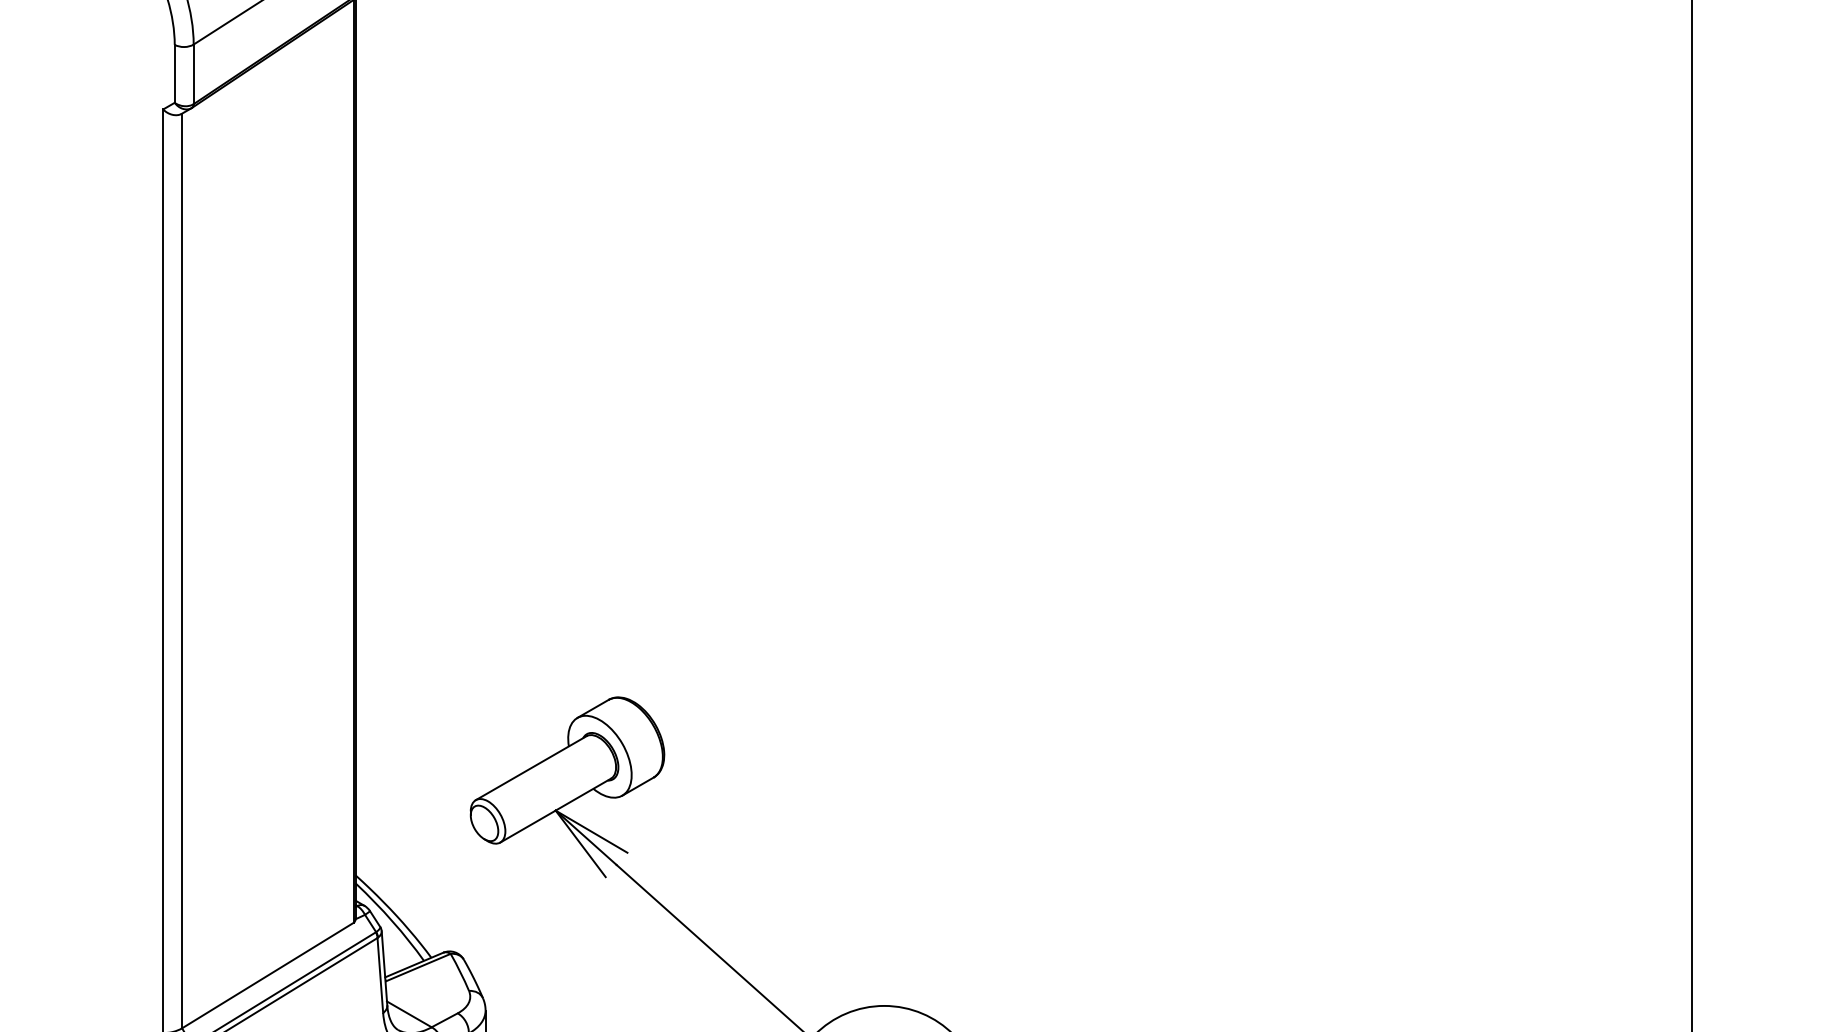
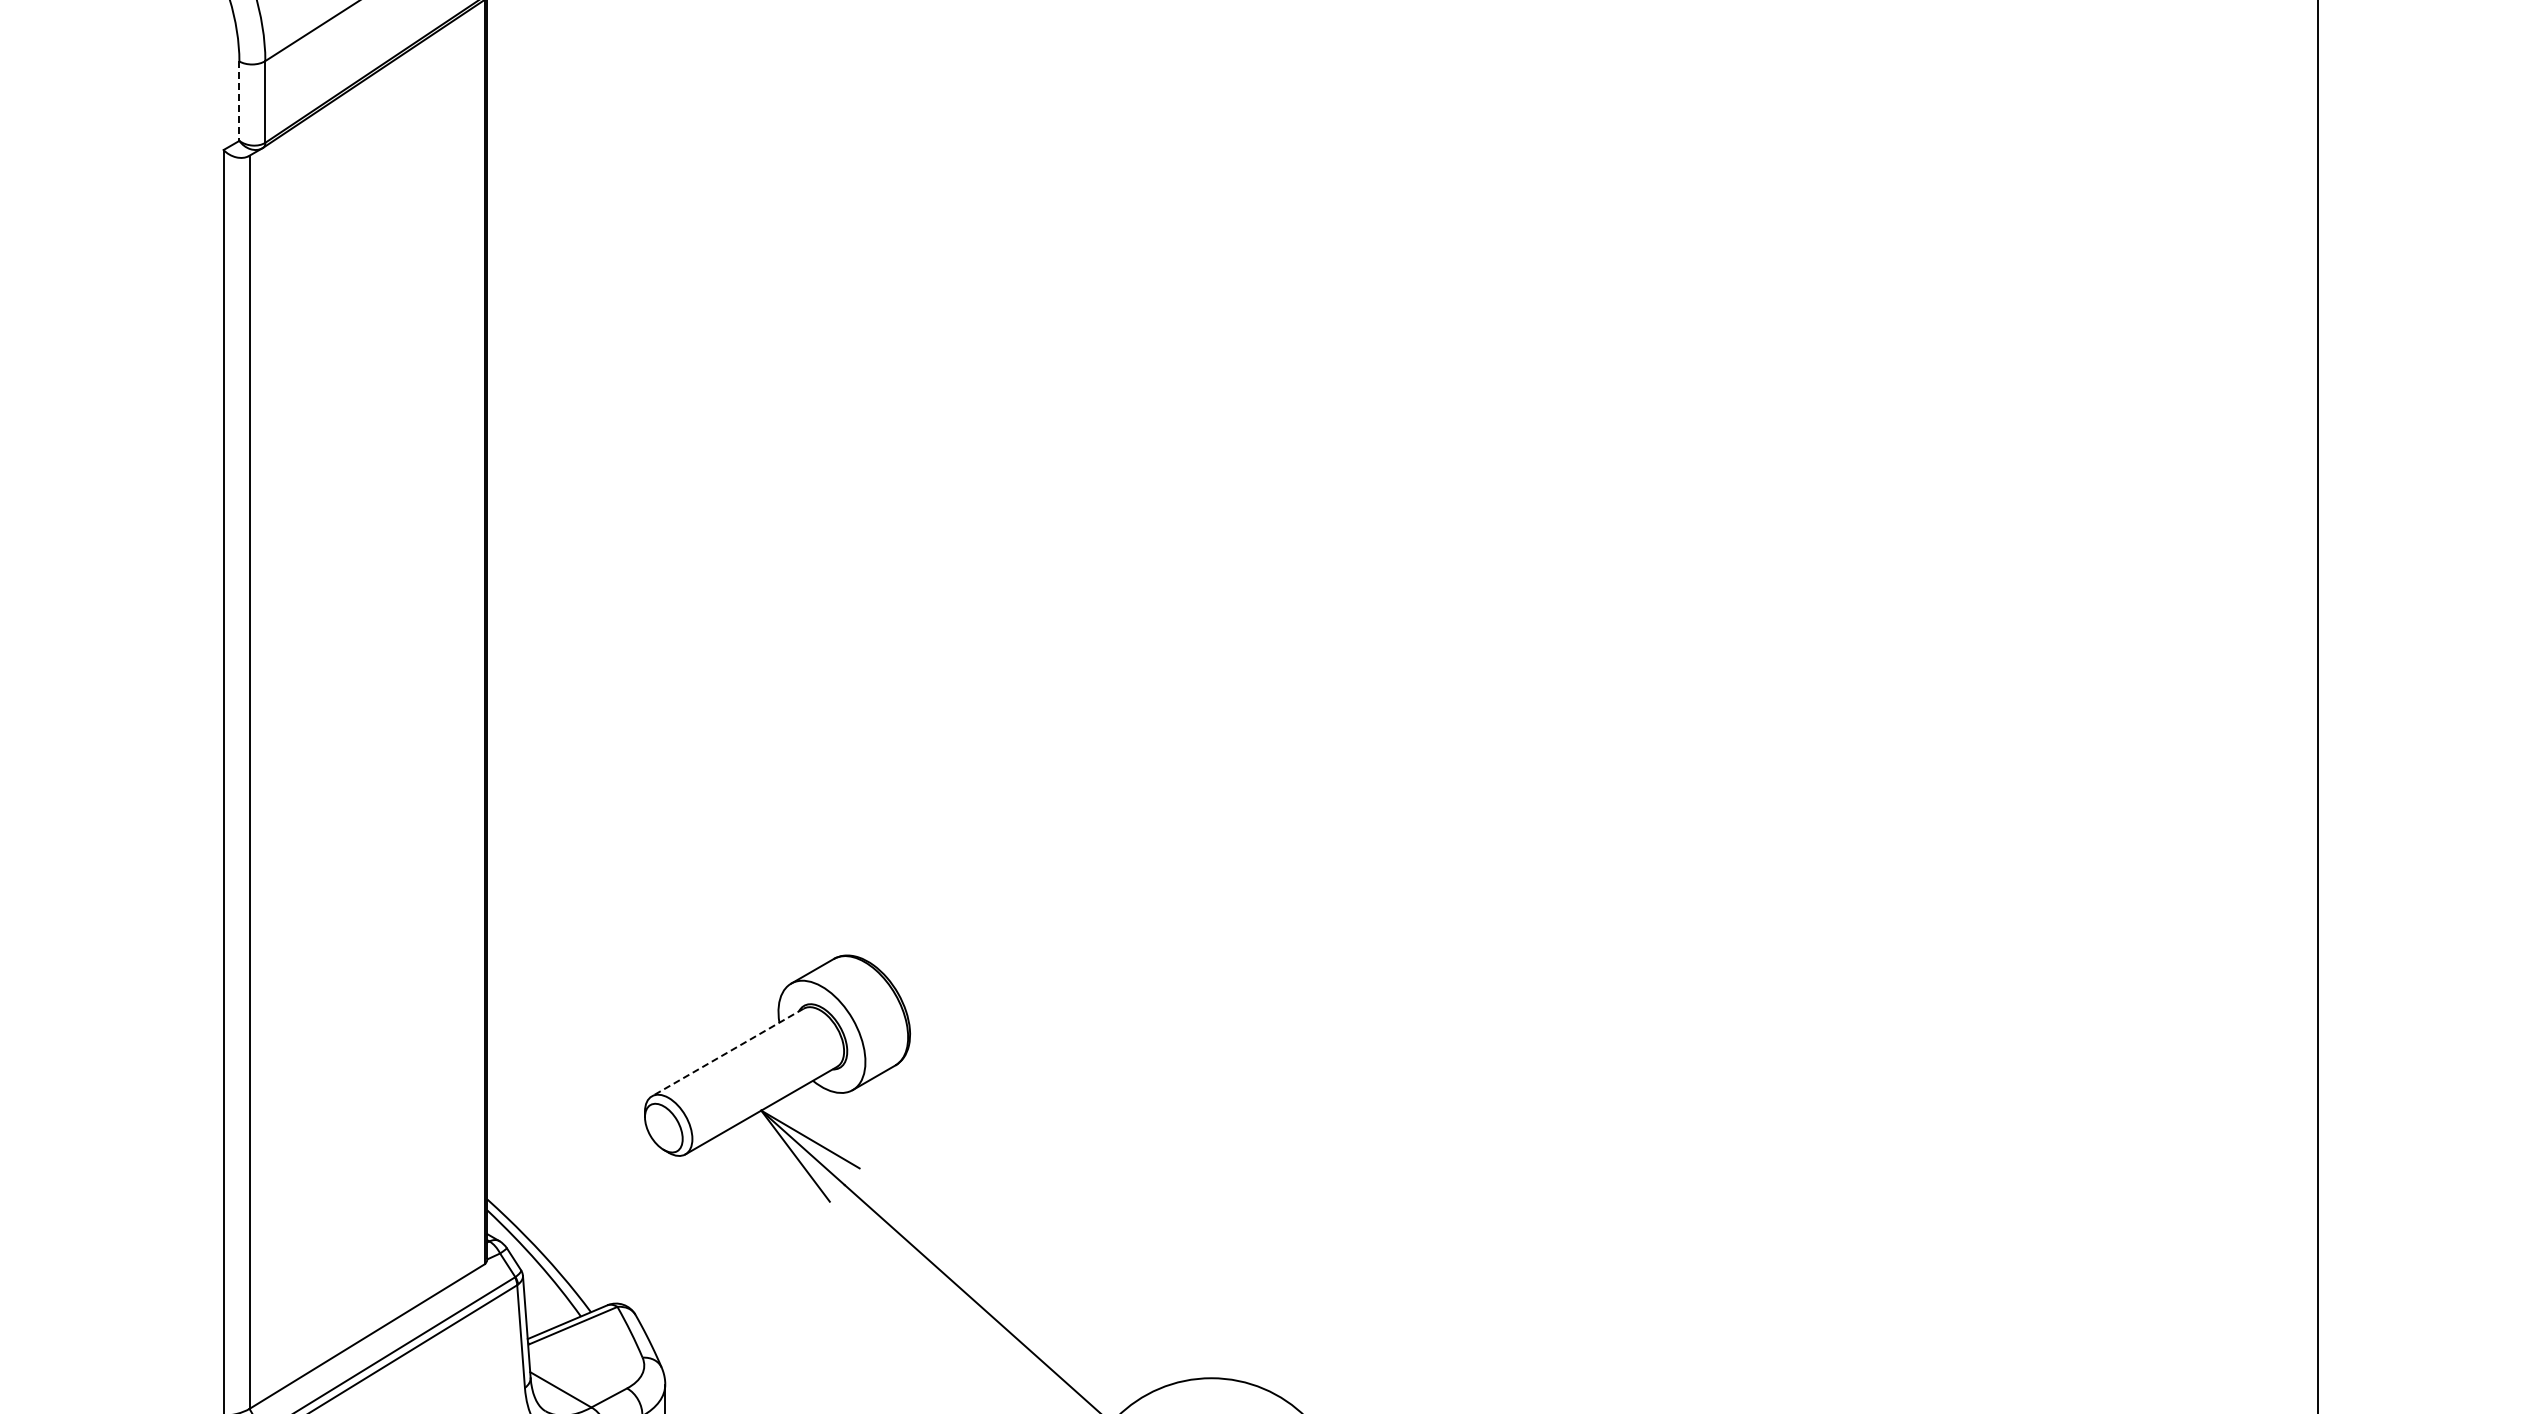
line: (174, 74) -> (239, 101), solid -> dashed
line: (531, 768) -> (727, 1052), solid -> dashed

